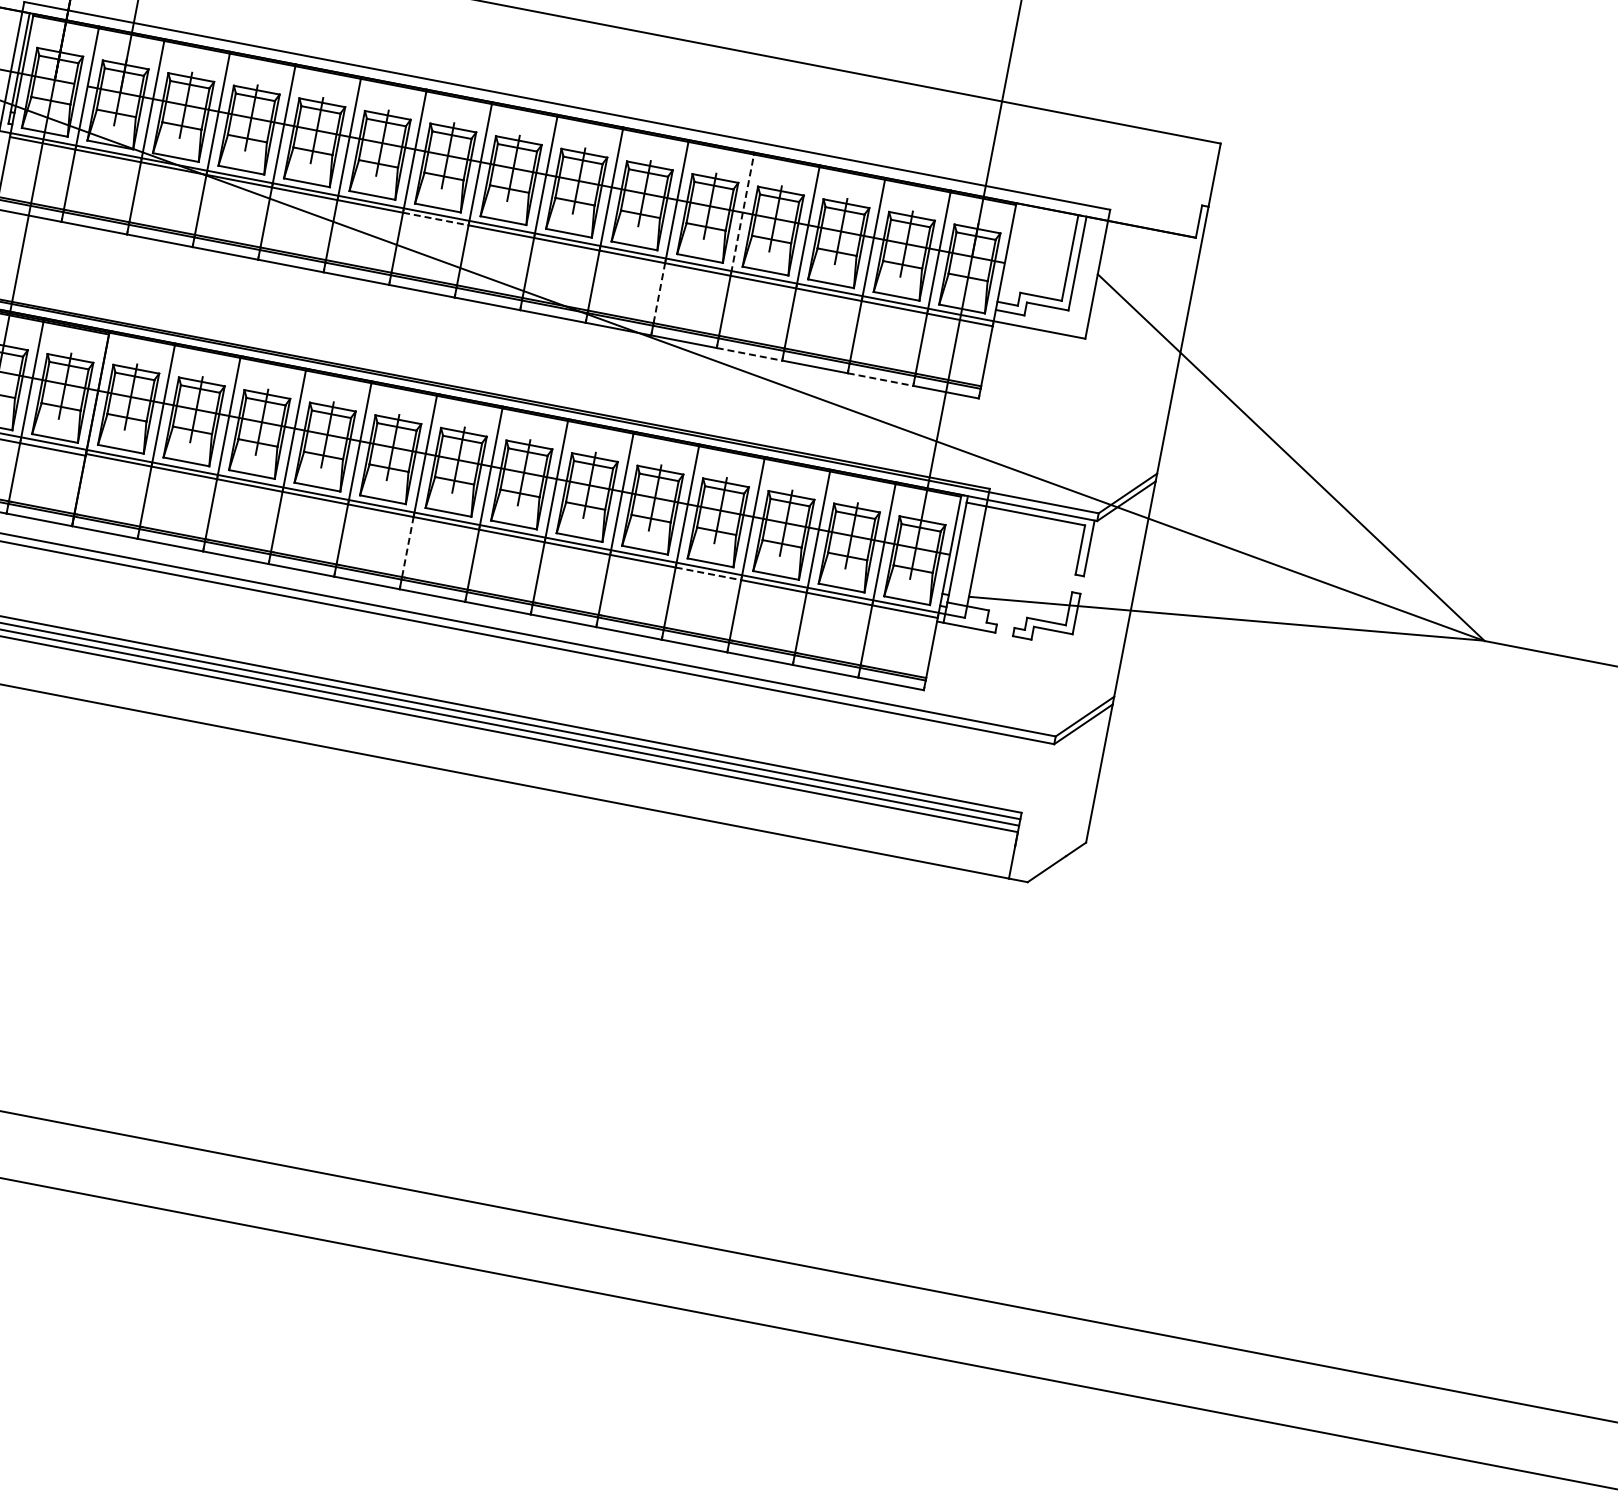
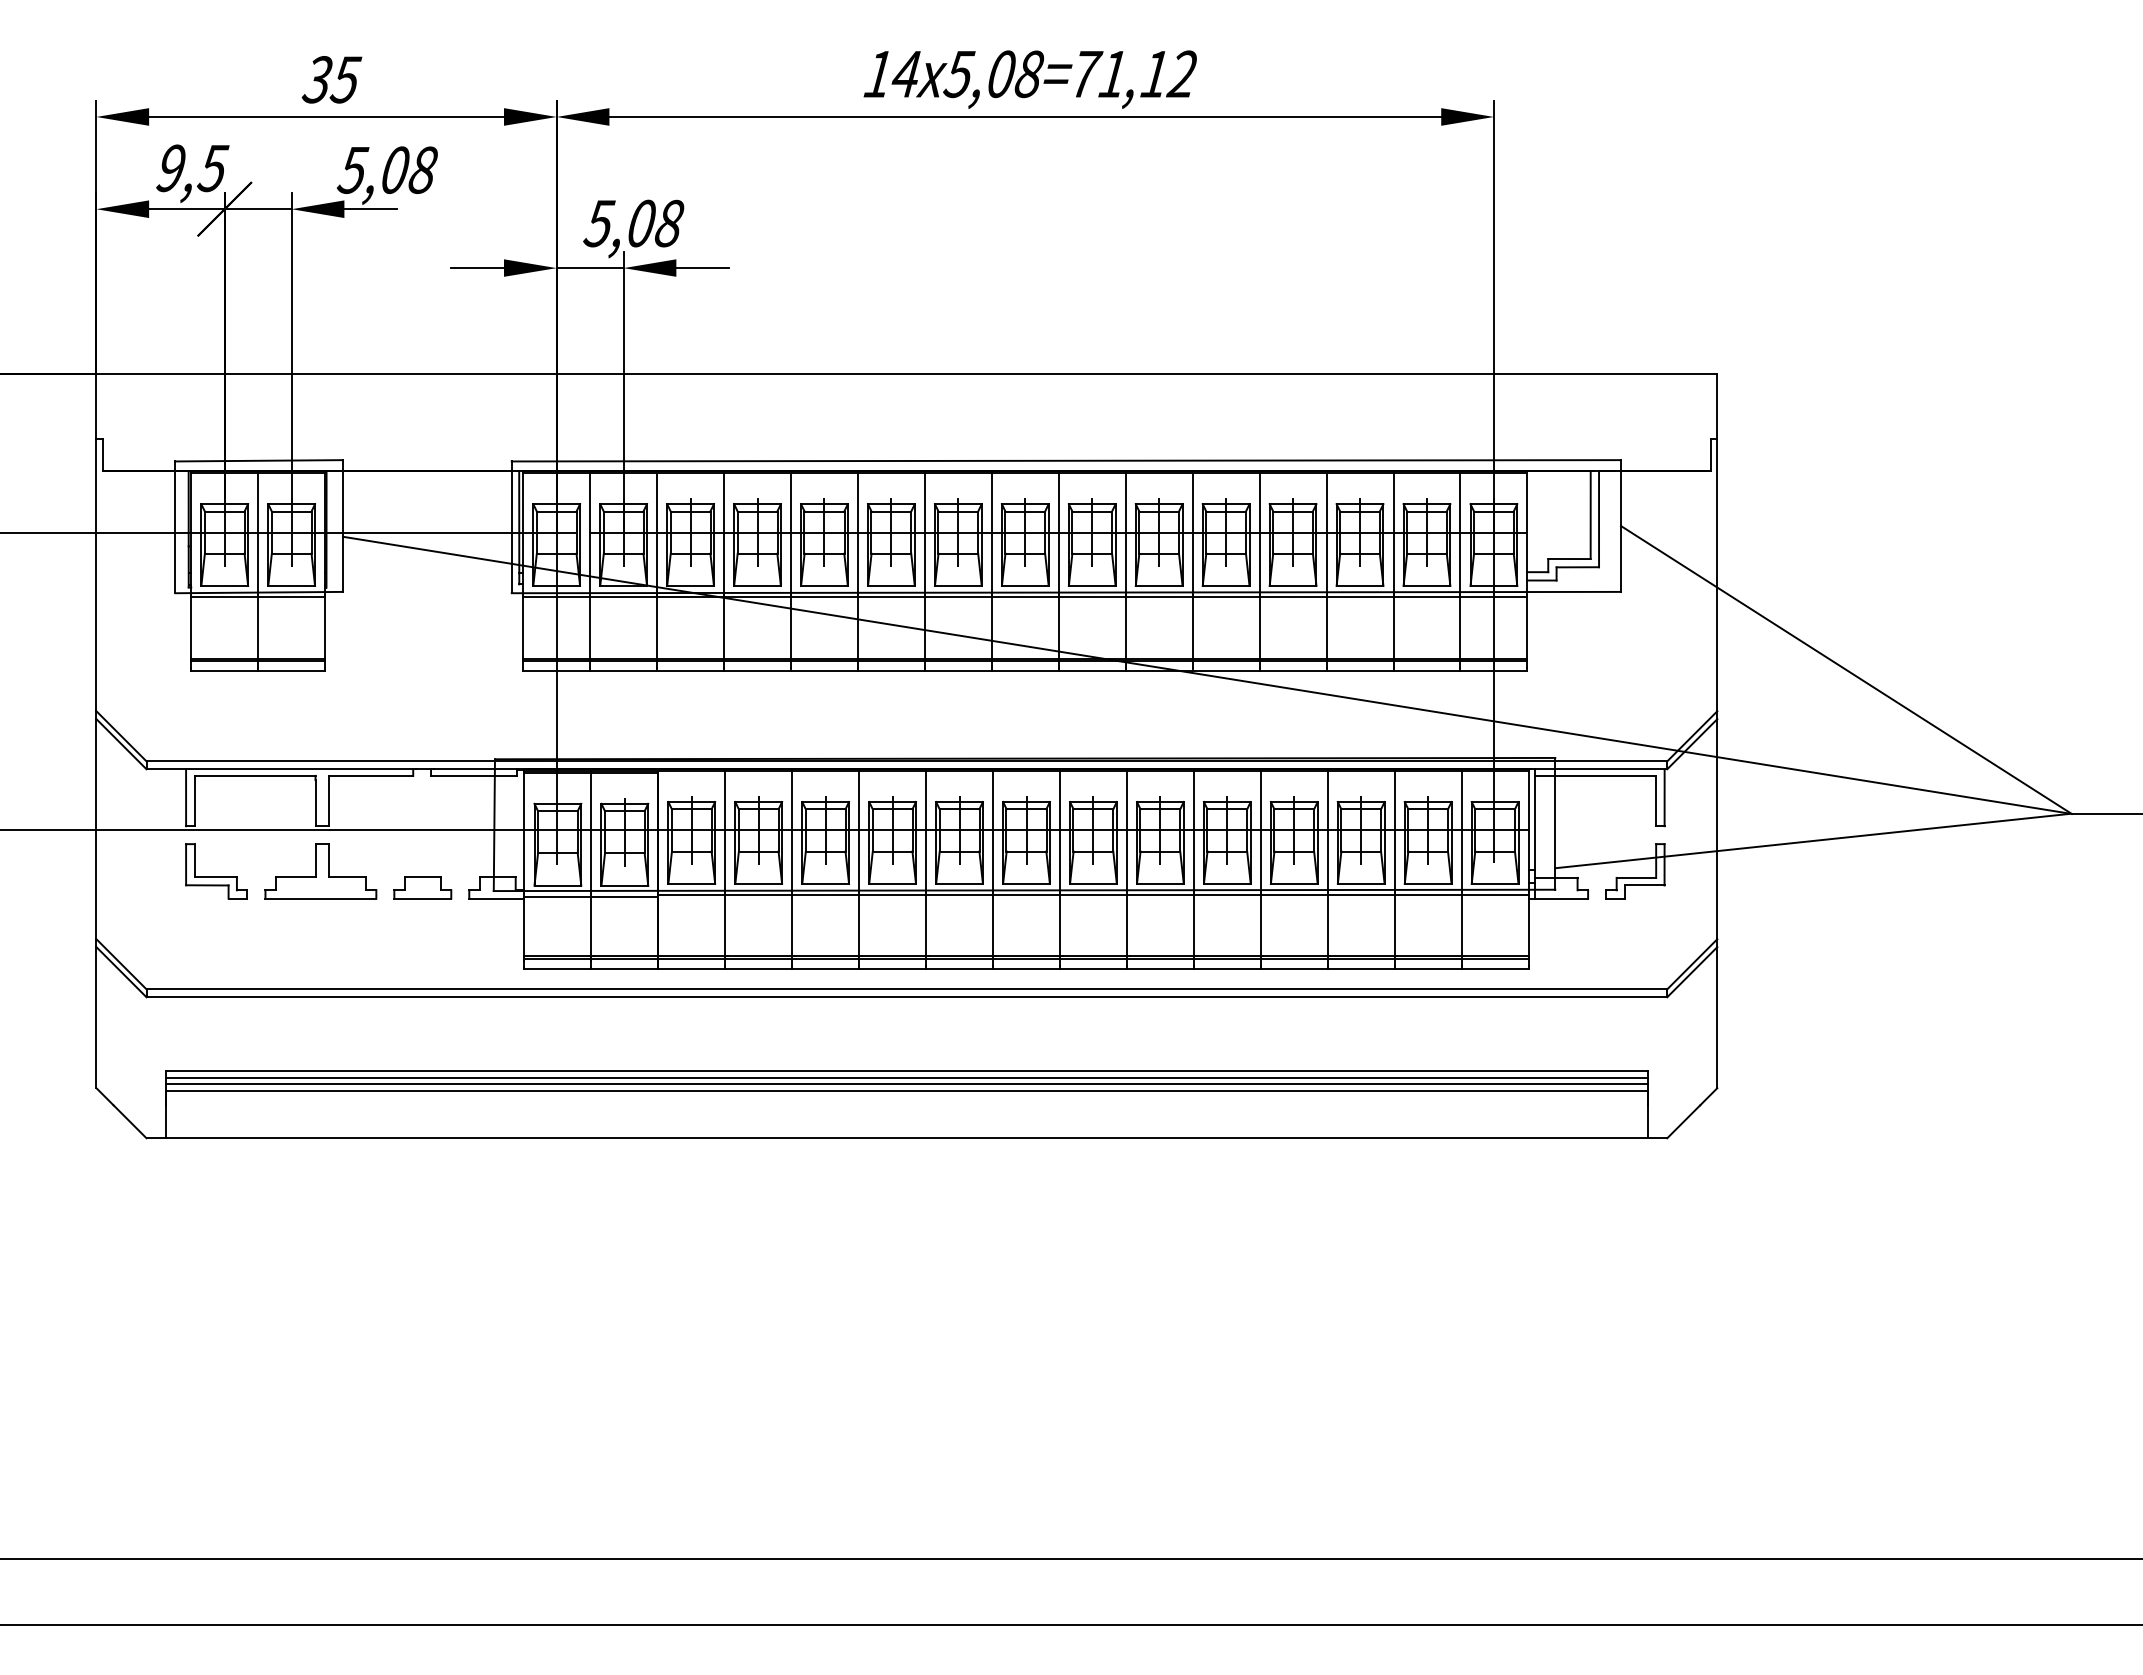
line: (742, 213) -> (1259, 533), dashed -> solid
line: (435, 219) -> (958, 597), dashed -> solid
line: (659, 292) -> (1192, 627), dashed -> solid
line: (750, 353) -> (1293, 670), dashed -> solid
line: (881, 379) -> (1427, 670), dashed -> solid
line: (408, 546) -> (993, 925), dashed -> solid
line: (708, 574) -> (1294, 895), dashed -> solid

